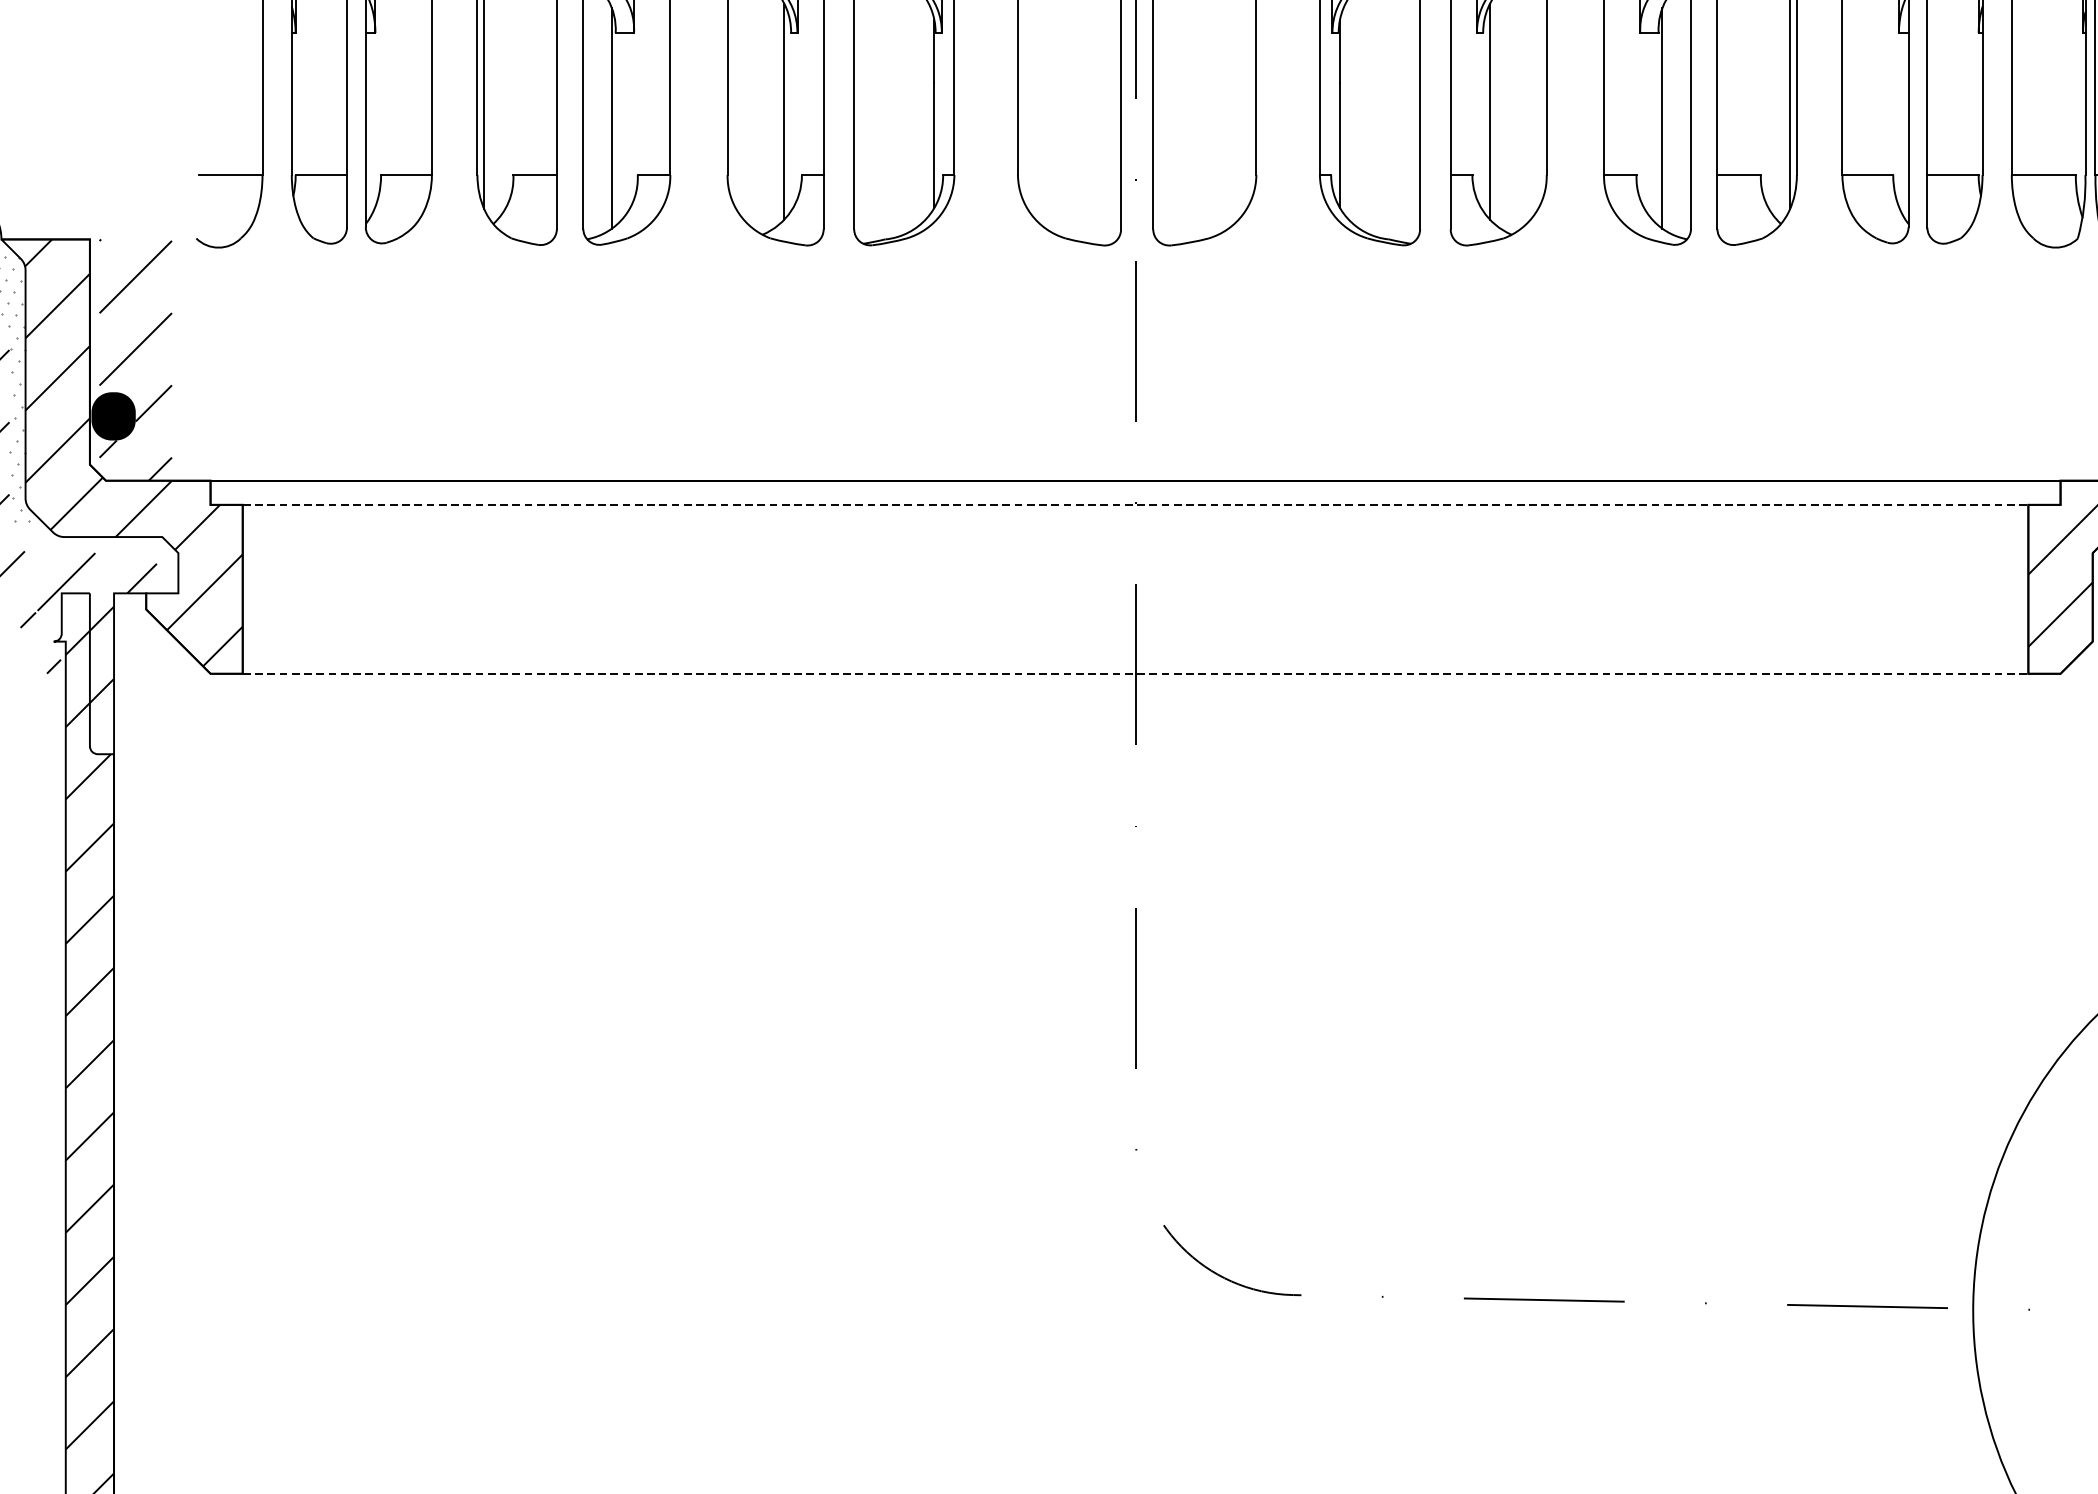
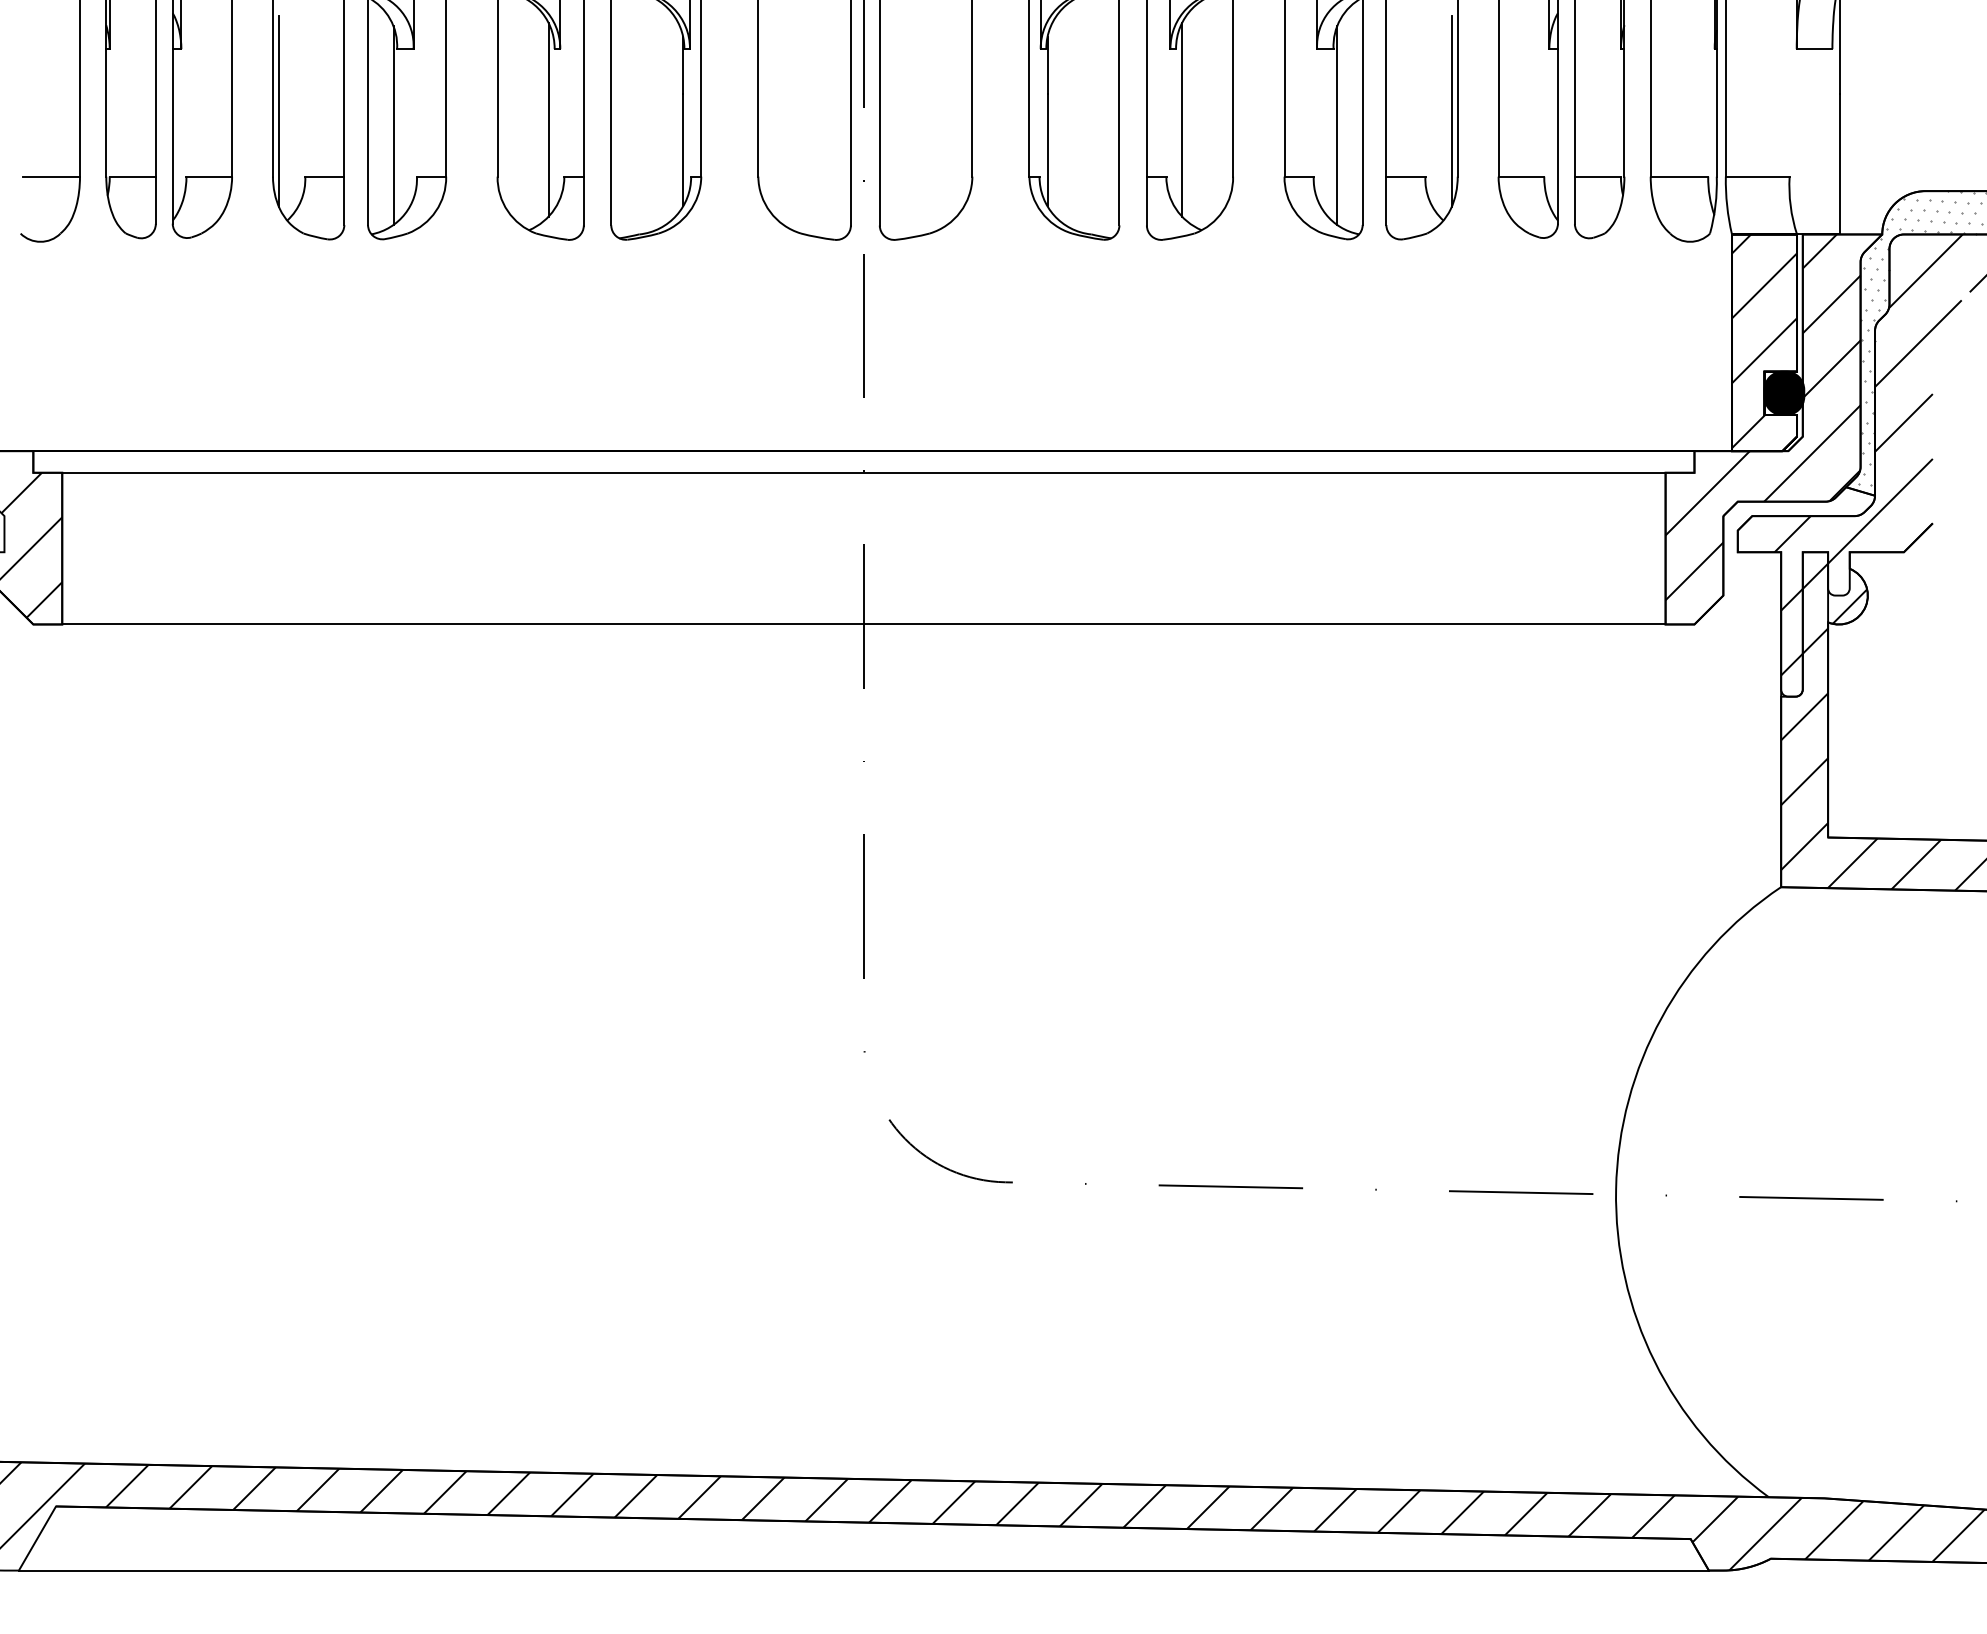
line: (1135, 504) -> (863, 472), dashed -> solid
line: (1135, 673) -> (863, 624), dashed -> solid

